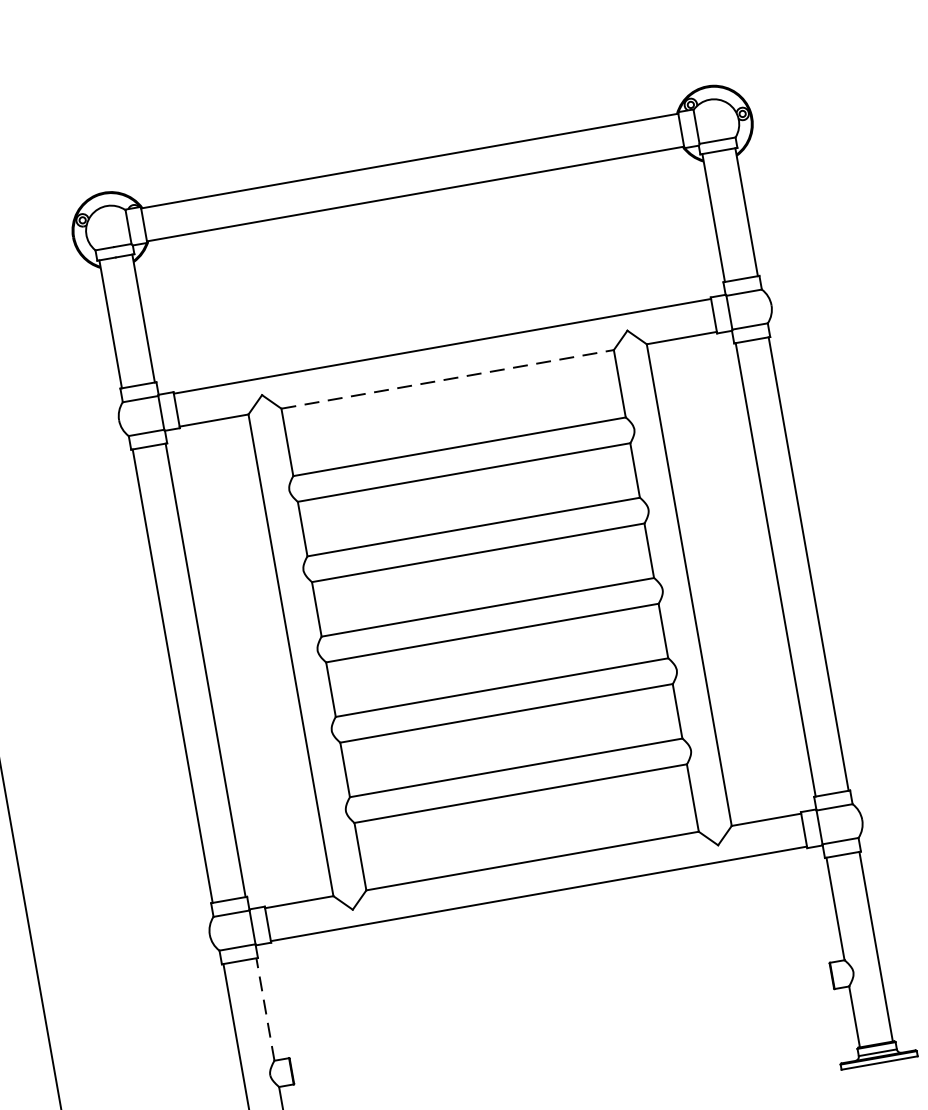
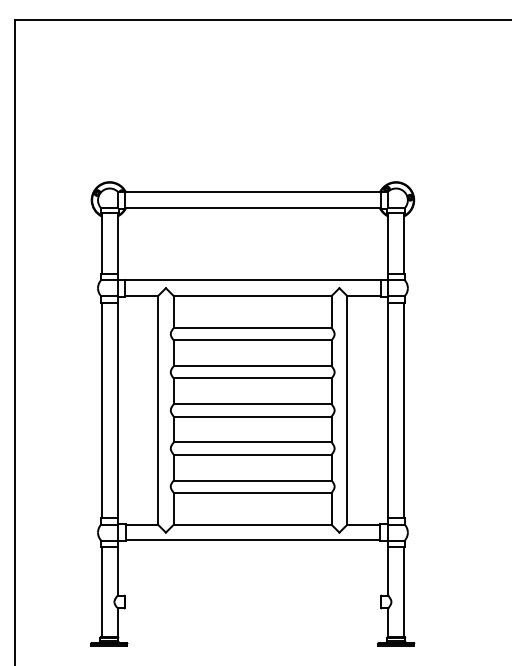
line: (447, 380) -> (252, 296), dashed -> solid
line: (264, 1007) -> (117, 570), dashed -> solid

